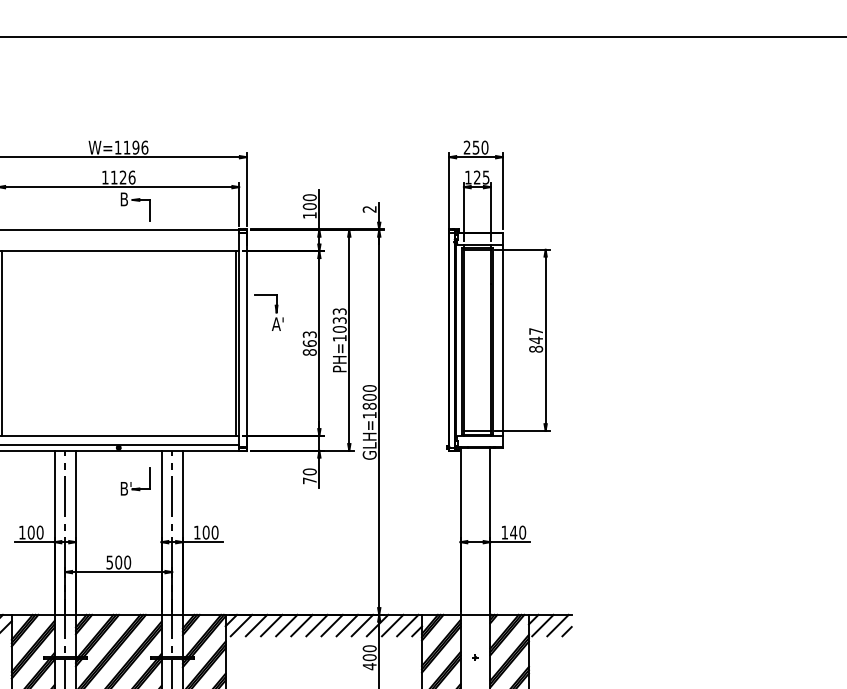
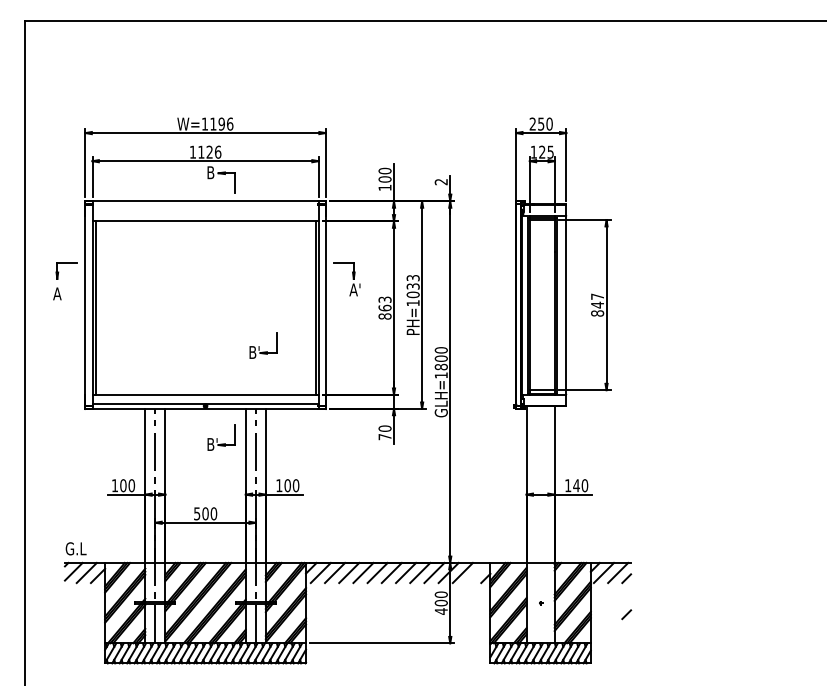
part: (180, 383) -> (263, 345), added
line: (408, 625) -> (477, 572), removed
line: (566, 669) -> (626, 614), added

